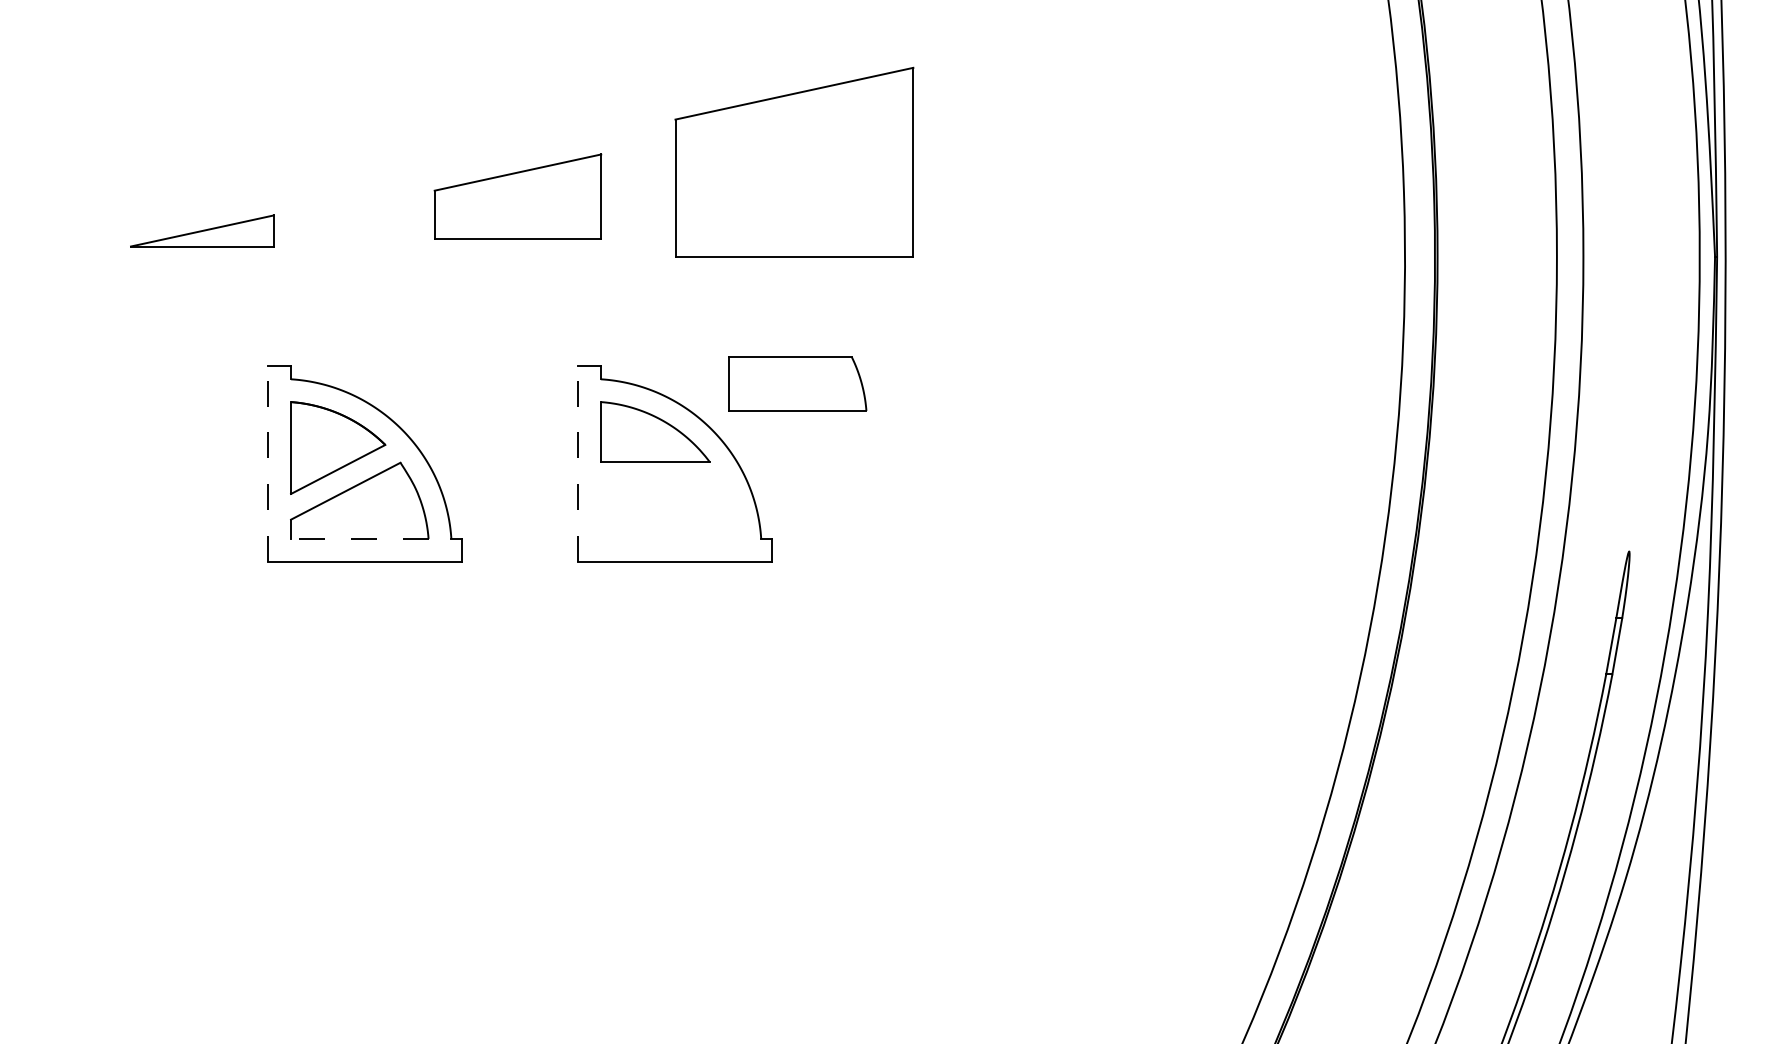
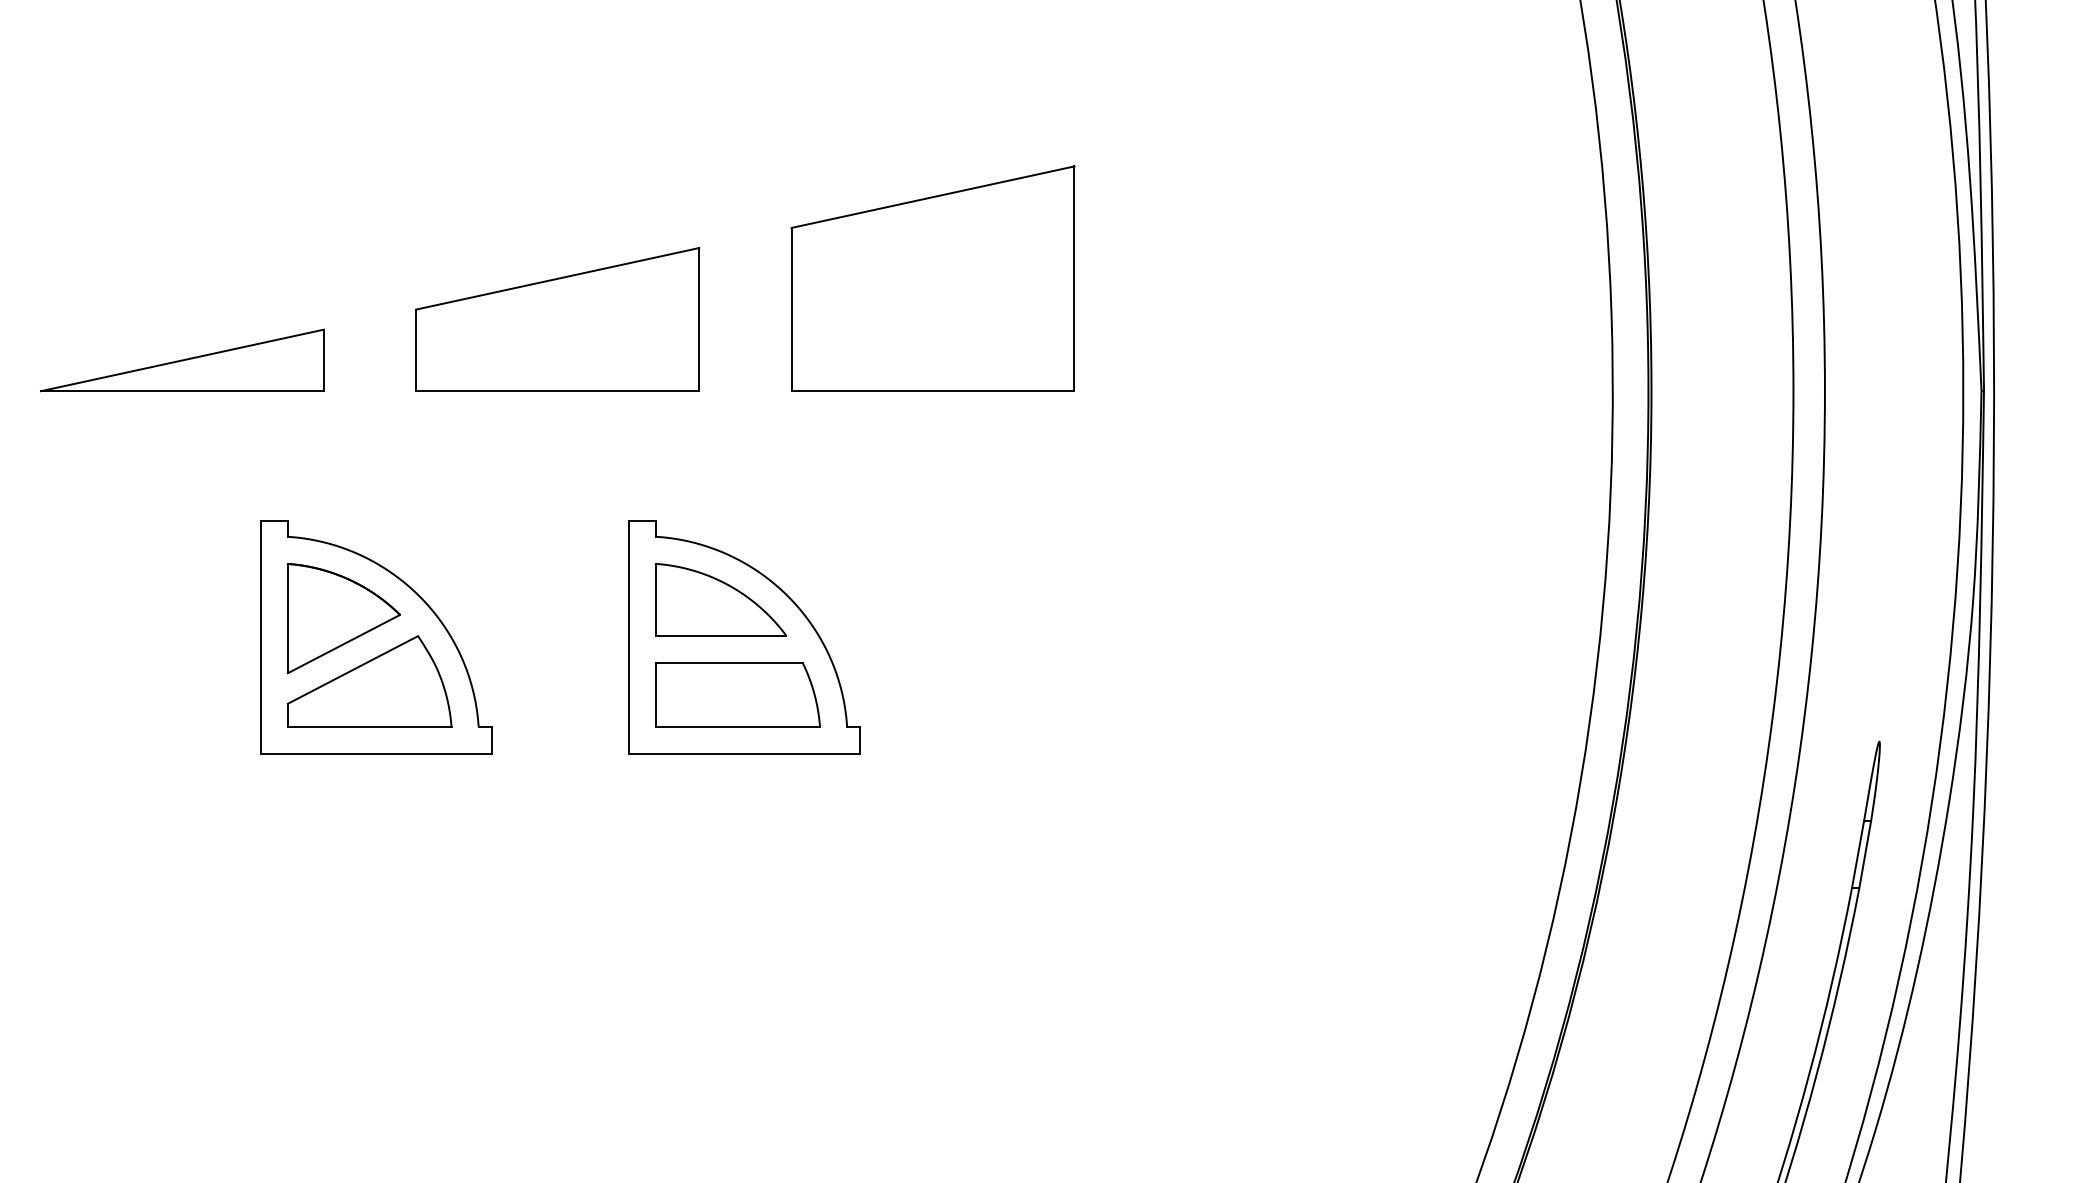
part: (794, 161) -> (933, 277), moved
part: (517, 196) -> (557, 319), size x1.43
part: (202, 230) -> (182, 359), size x1.67
part: (797, 383) -> (738, 694), moved
line: (268, 463) -> (261, 636), dashed -> solid
line: (578, 463) -> (629, 636), dashed -> solid
line: (359, 538) -> (369, 726), dashed -> solid

